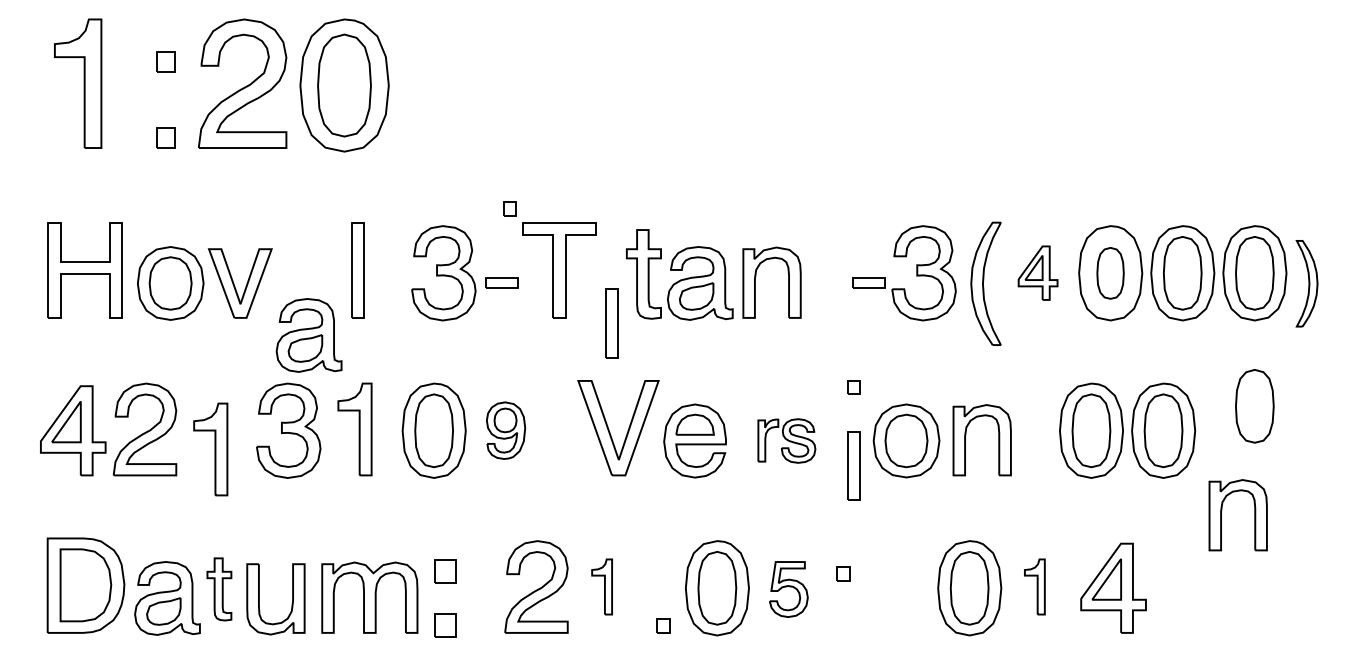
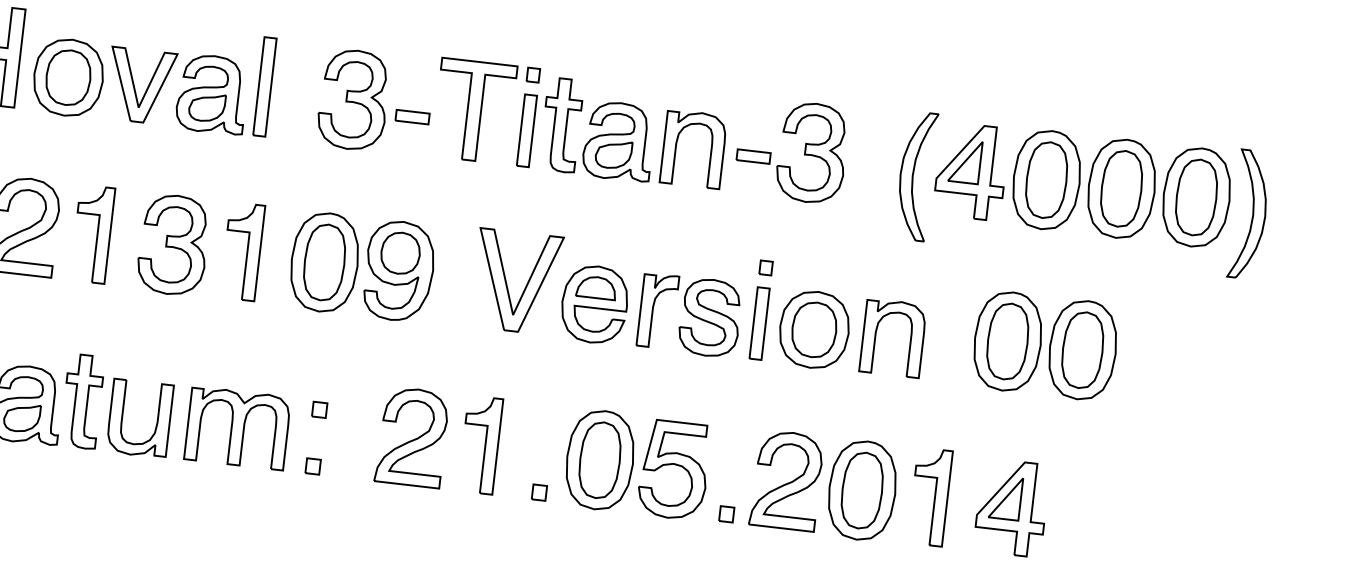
part: (509, 208) -> (533, 74), moved
part: (1037, 272) -> (970, 170), size x1.67
part: (916, 273) -> (804, 152), moved
part: (1110, 273) -> (1046, 180), size x1.43
part: (1306, 283) -> (1249, 214), size x1.43
part: (611, 323) -> (526, 130), moved
part: (308, 335) -> (211, 94), moved
part: (1254, 406) -> (1180, 335), removed
part: (505, 430) -> (398, 270), size x1.67
part: (786, 440) -> (689, 314), size x1.67
part: (210, 449) -> (92, 234), moved
part: (853, 465) -> (759, 323), moved
part: (1222, 510) -> (1134, 440), removed
part: (445, 570) -> (319, 409), size x0.62
part: (843, 573) -> (726, 514), moved
part: (601, 586) -> (479, 444), size x1.67
part: (896, 586) -> (786, 479), added
part: (1034, 586) -> (929, 496), size x1.67
part: (219, 589) -> (82, 401), size x1.43
part: (788, 589) -> (673, 470), size x1.67
part: (445, 625) -> (313, 466), size x0.62

